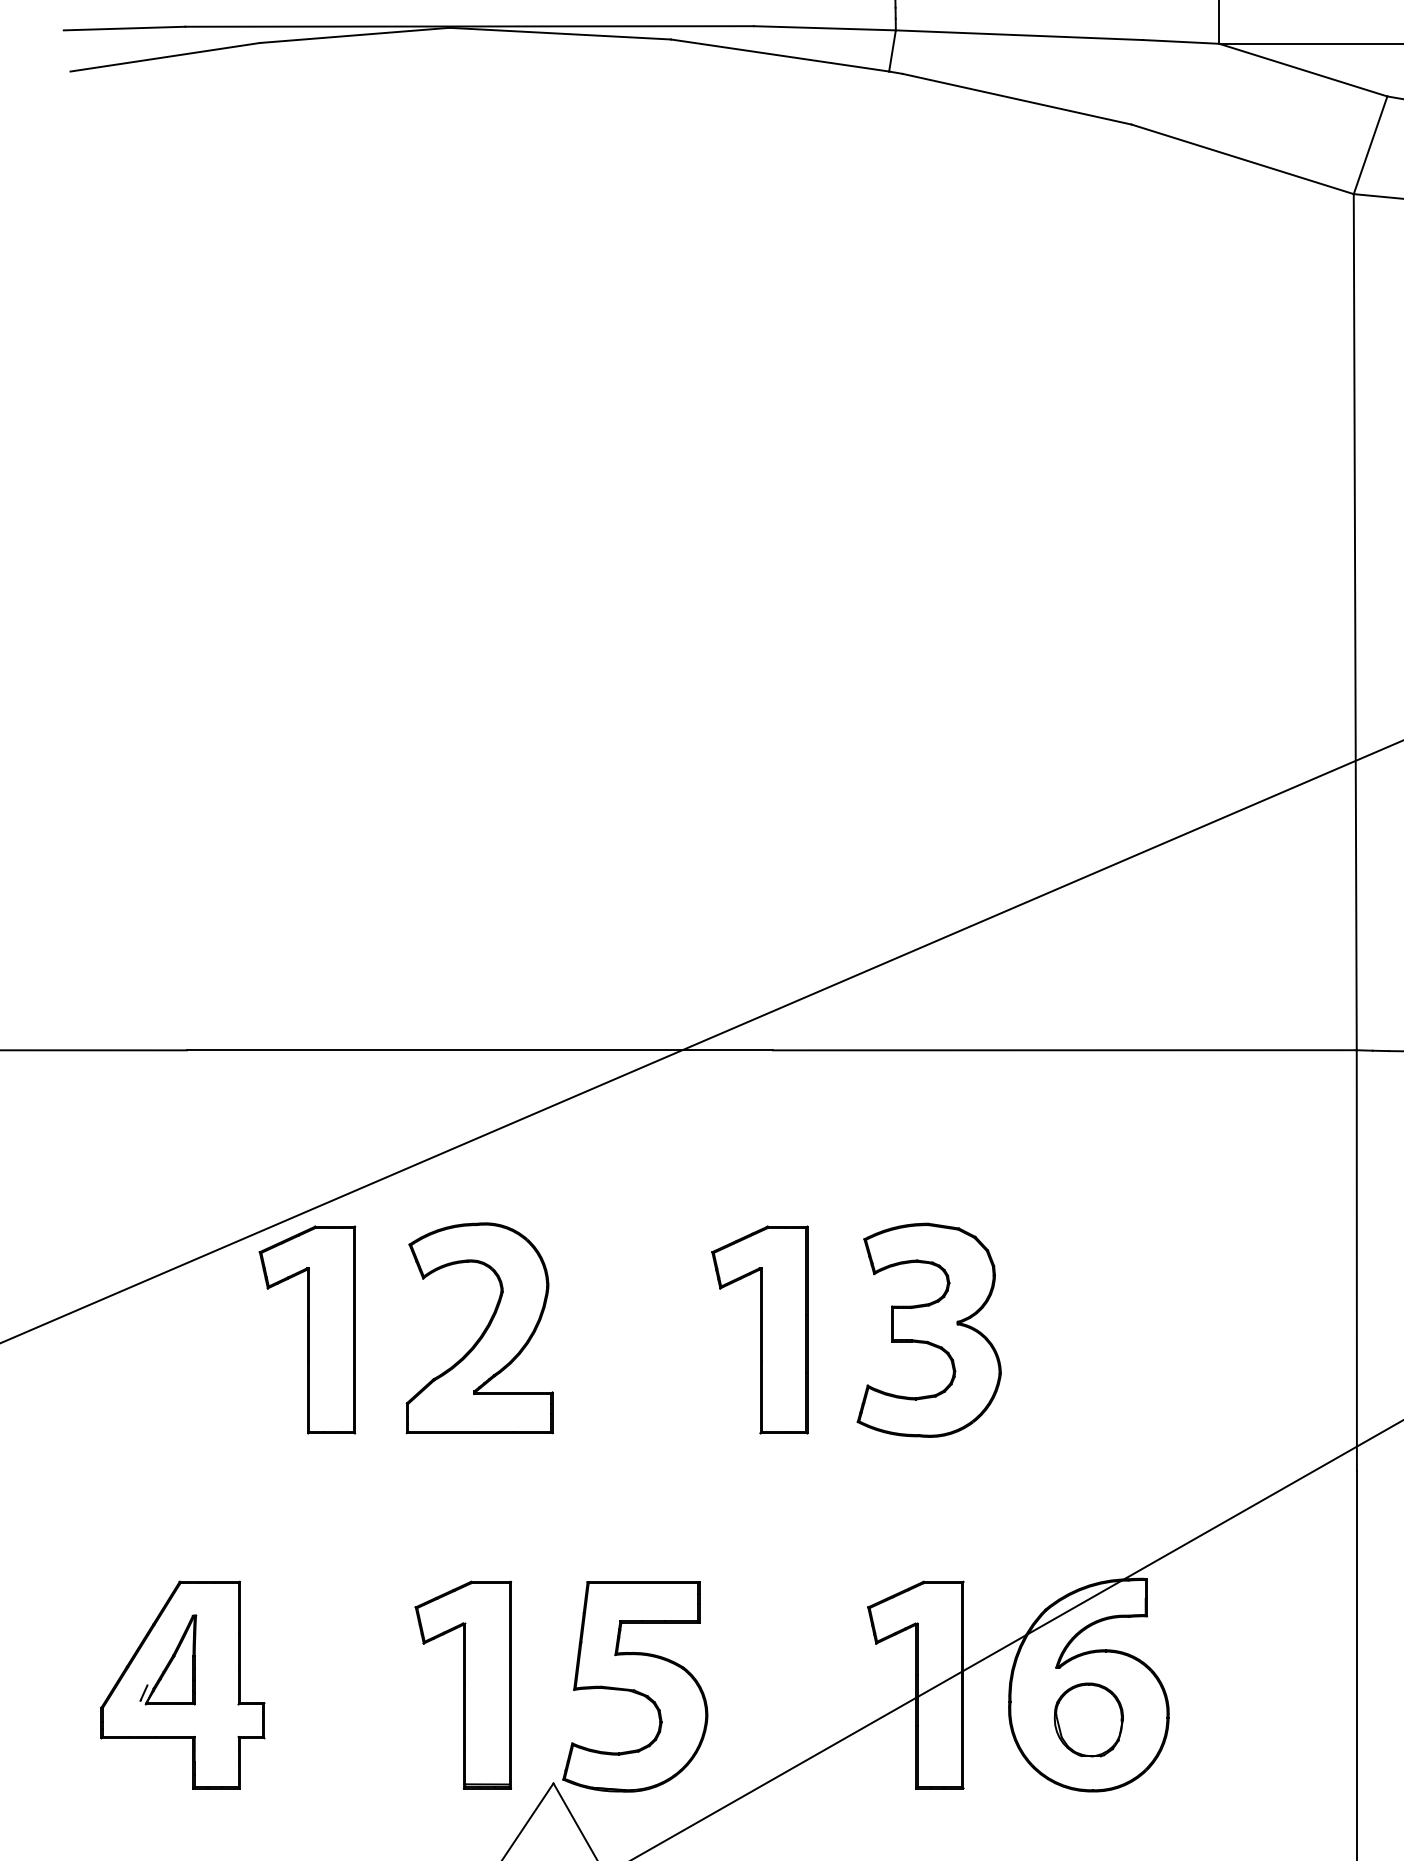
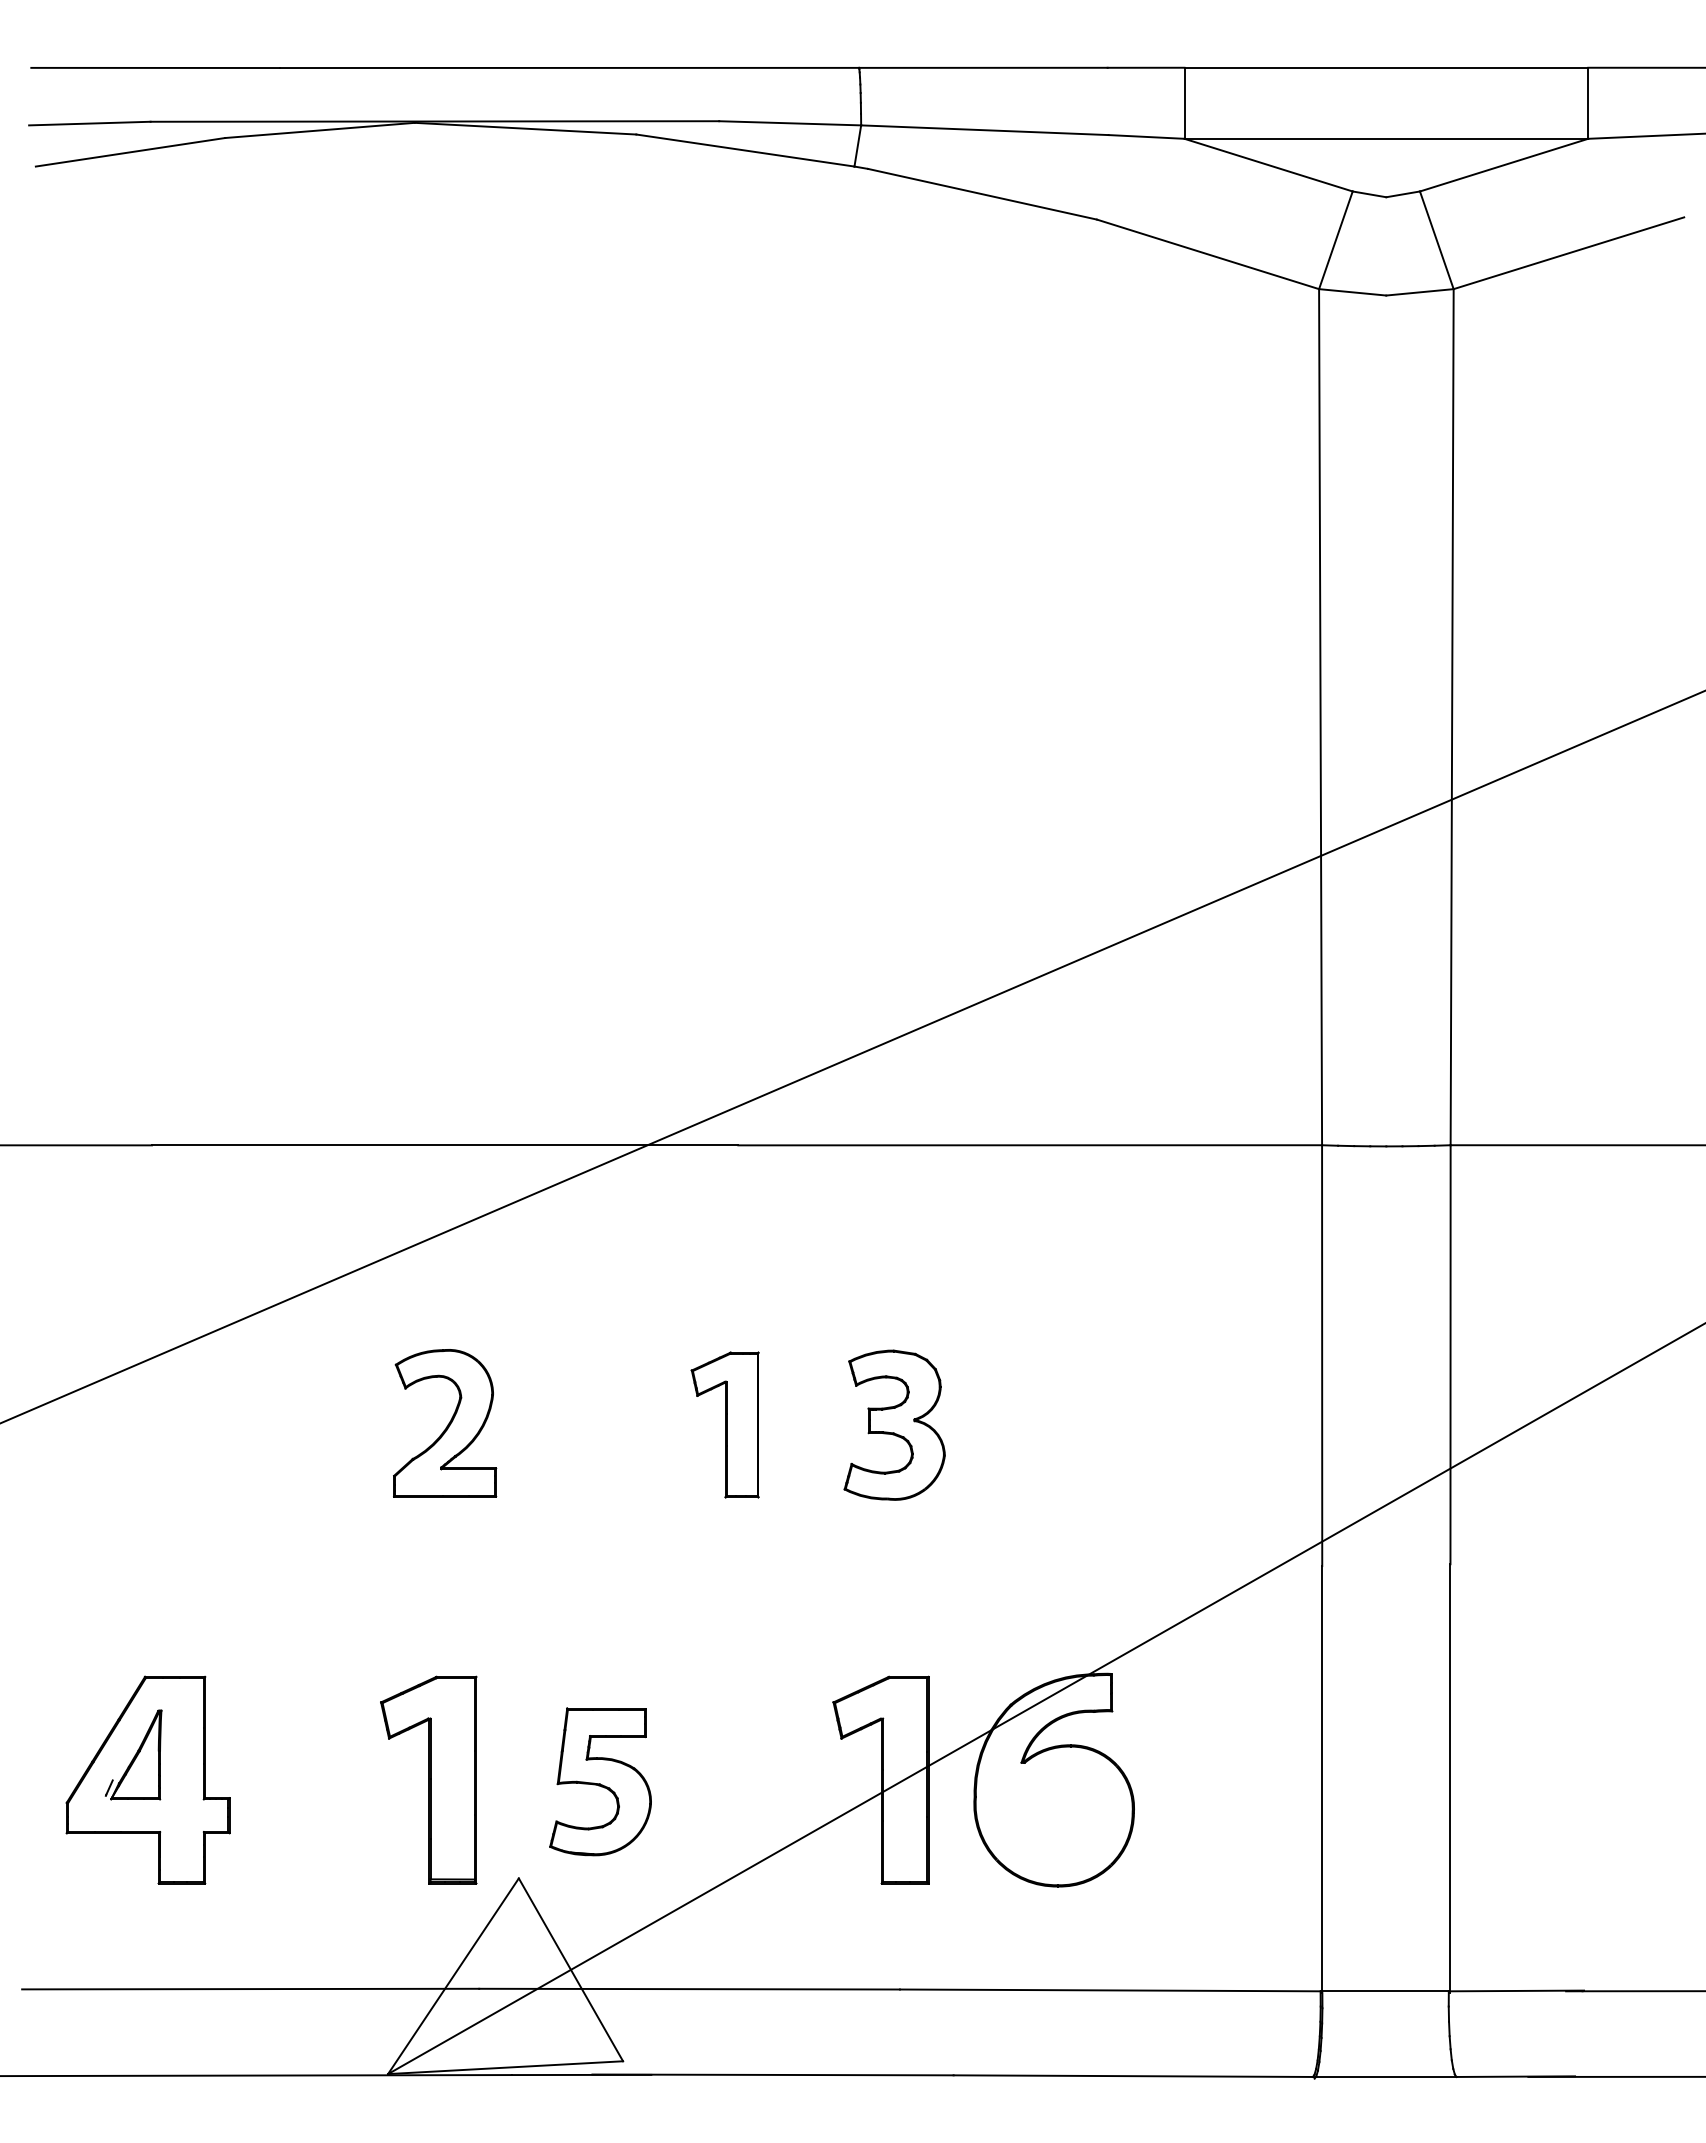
part: (479, 1328) -> (444, 1423), size x0.7
part: (307, 1329) -> (272, 1424), removed
part: (759, 1329) -> (724, 1424), size x0.7
part: (929, 1329) -> (894, 1424), size x0.7
part: (635, 1686) -> (600, 1781), size x0.7
part: (1089, 1719) -> (1054, 1814), removed

